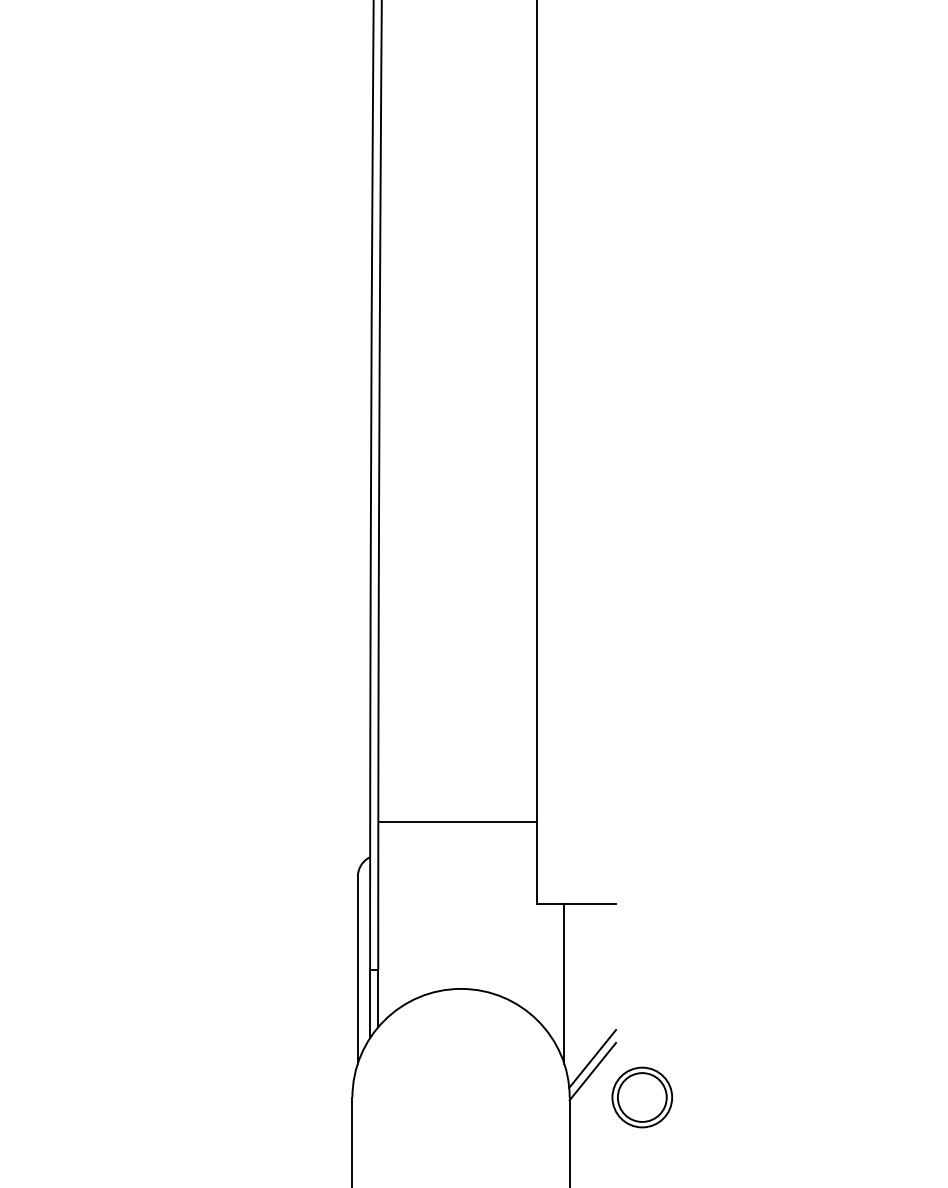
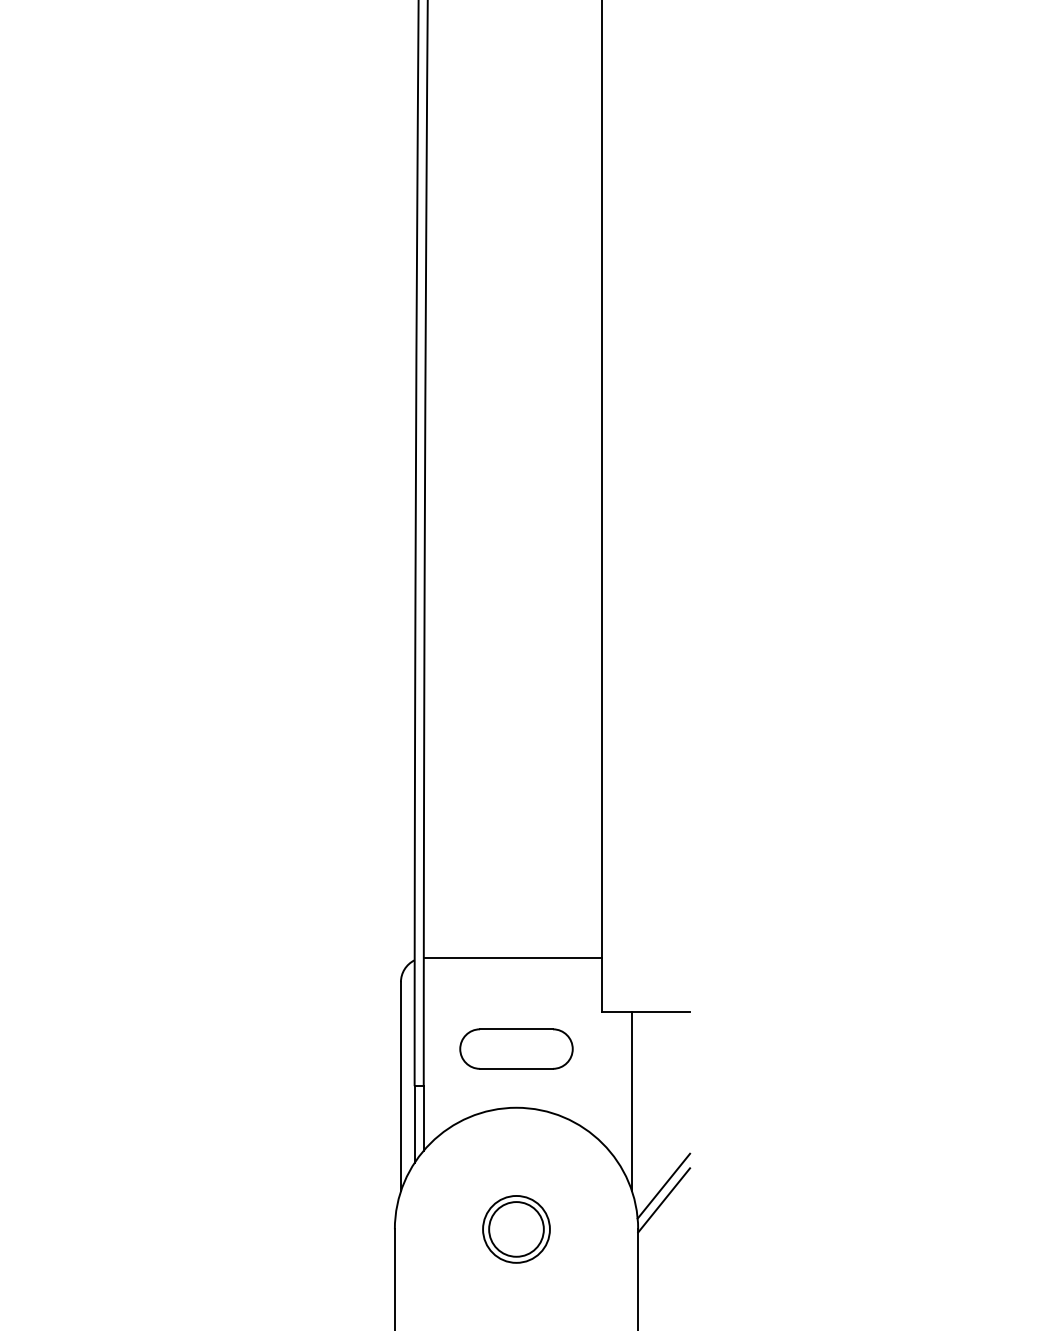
line: (458, 821) -> (513, 957), moved
part: (461, 935) -> (516, 1048), added
part: (642, 1097) -> (516, 1229), moved

